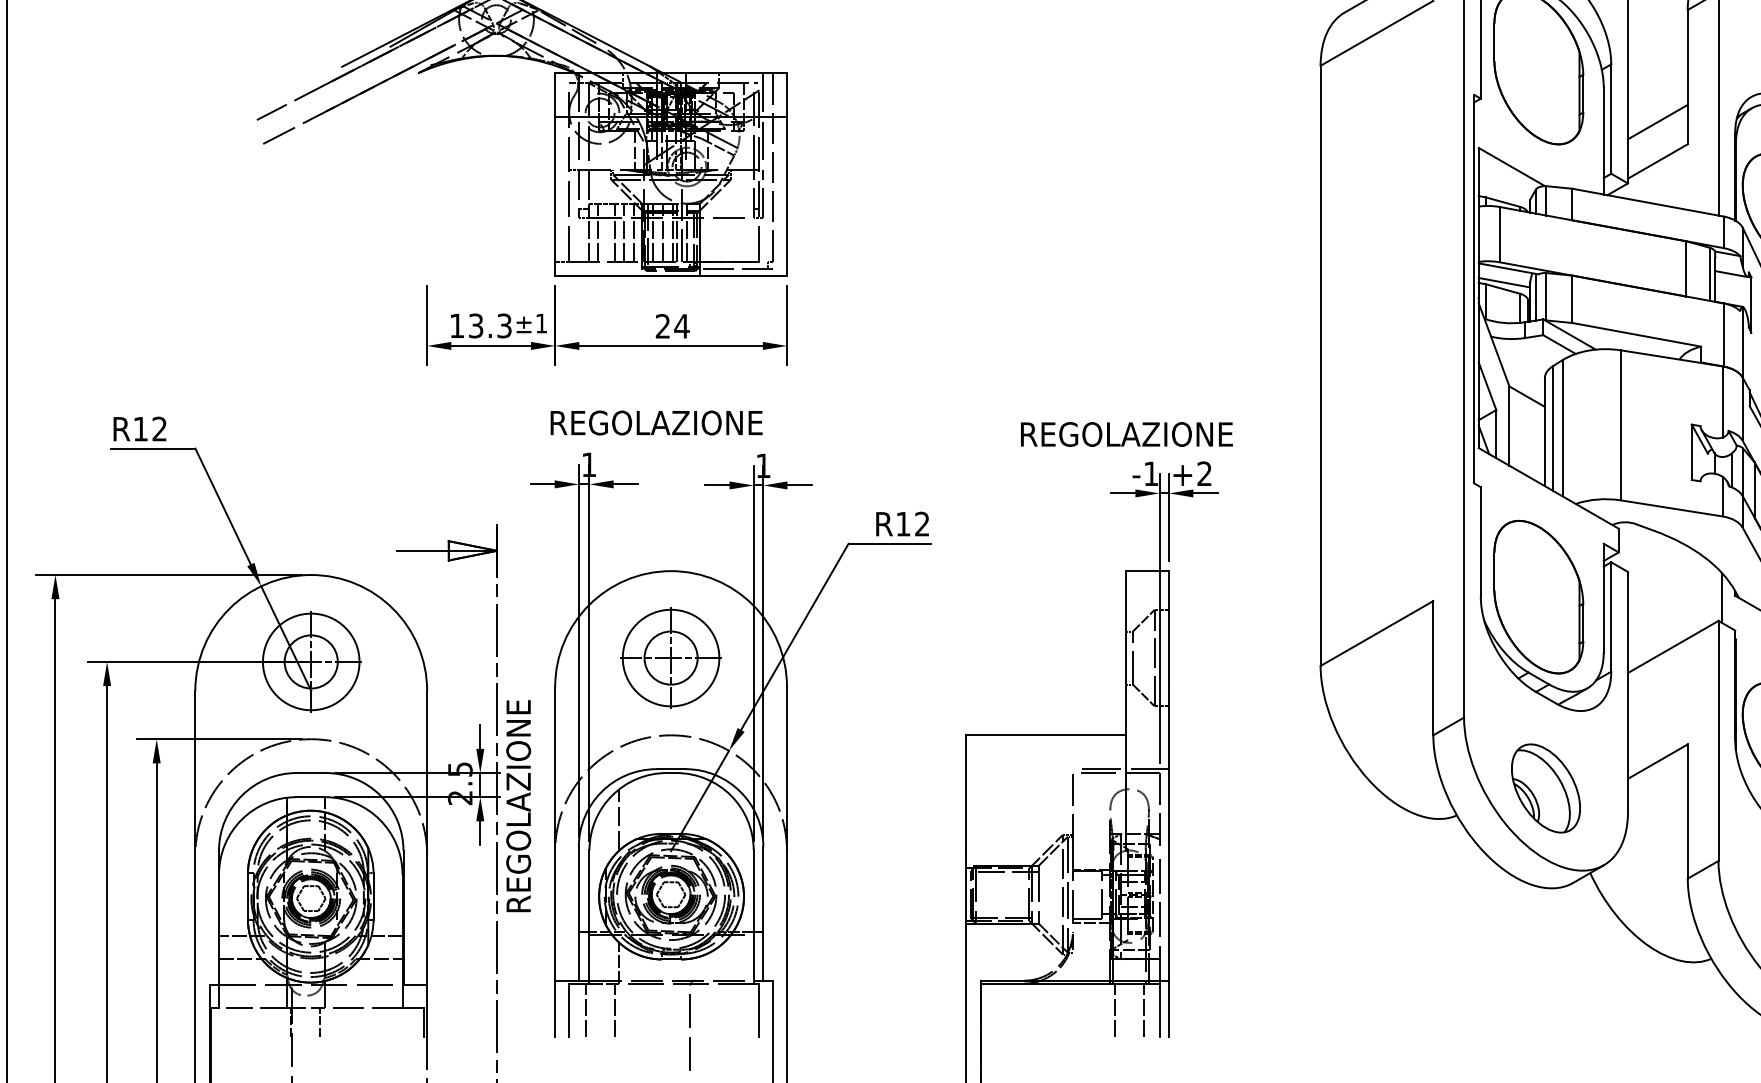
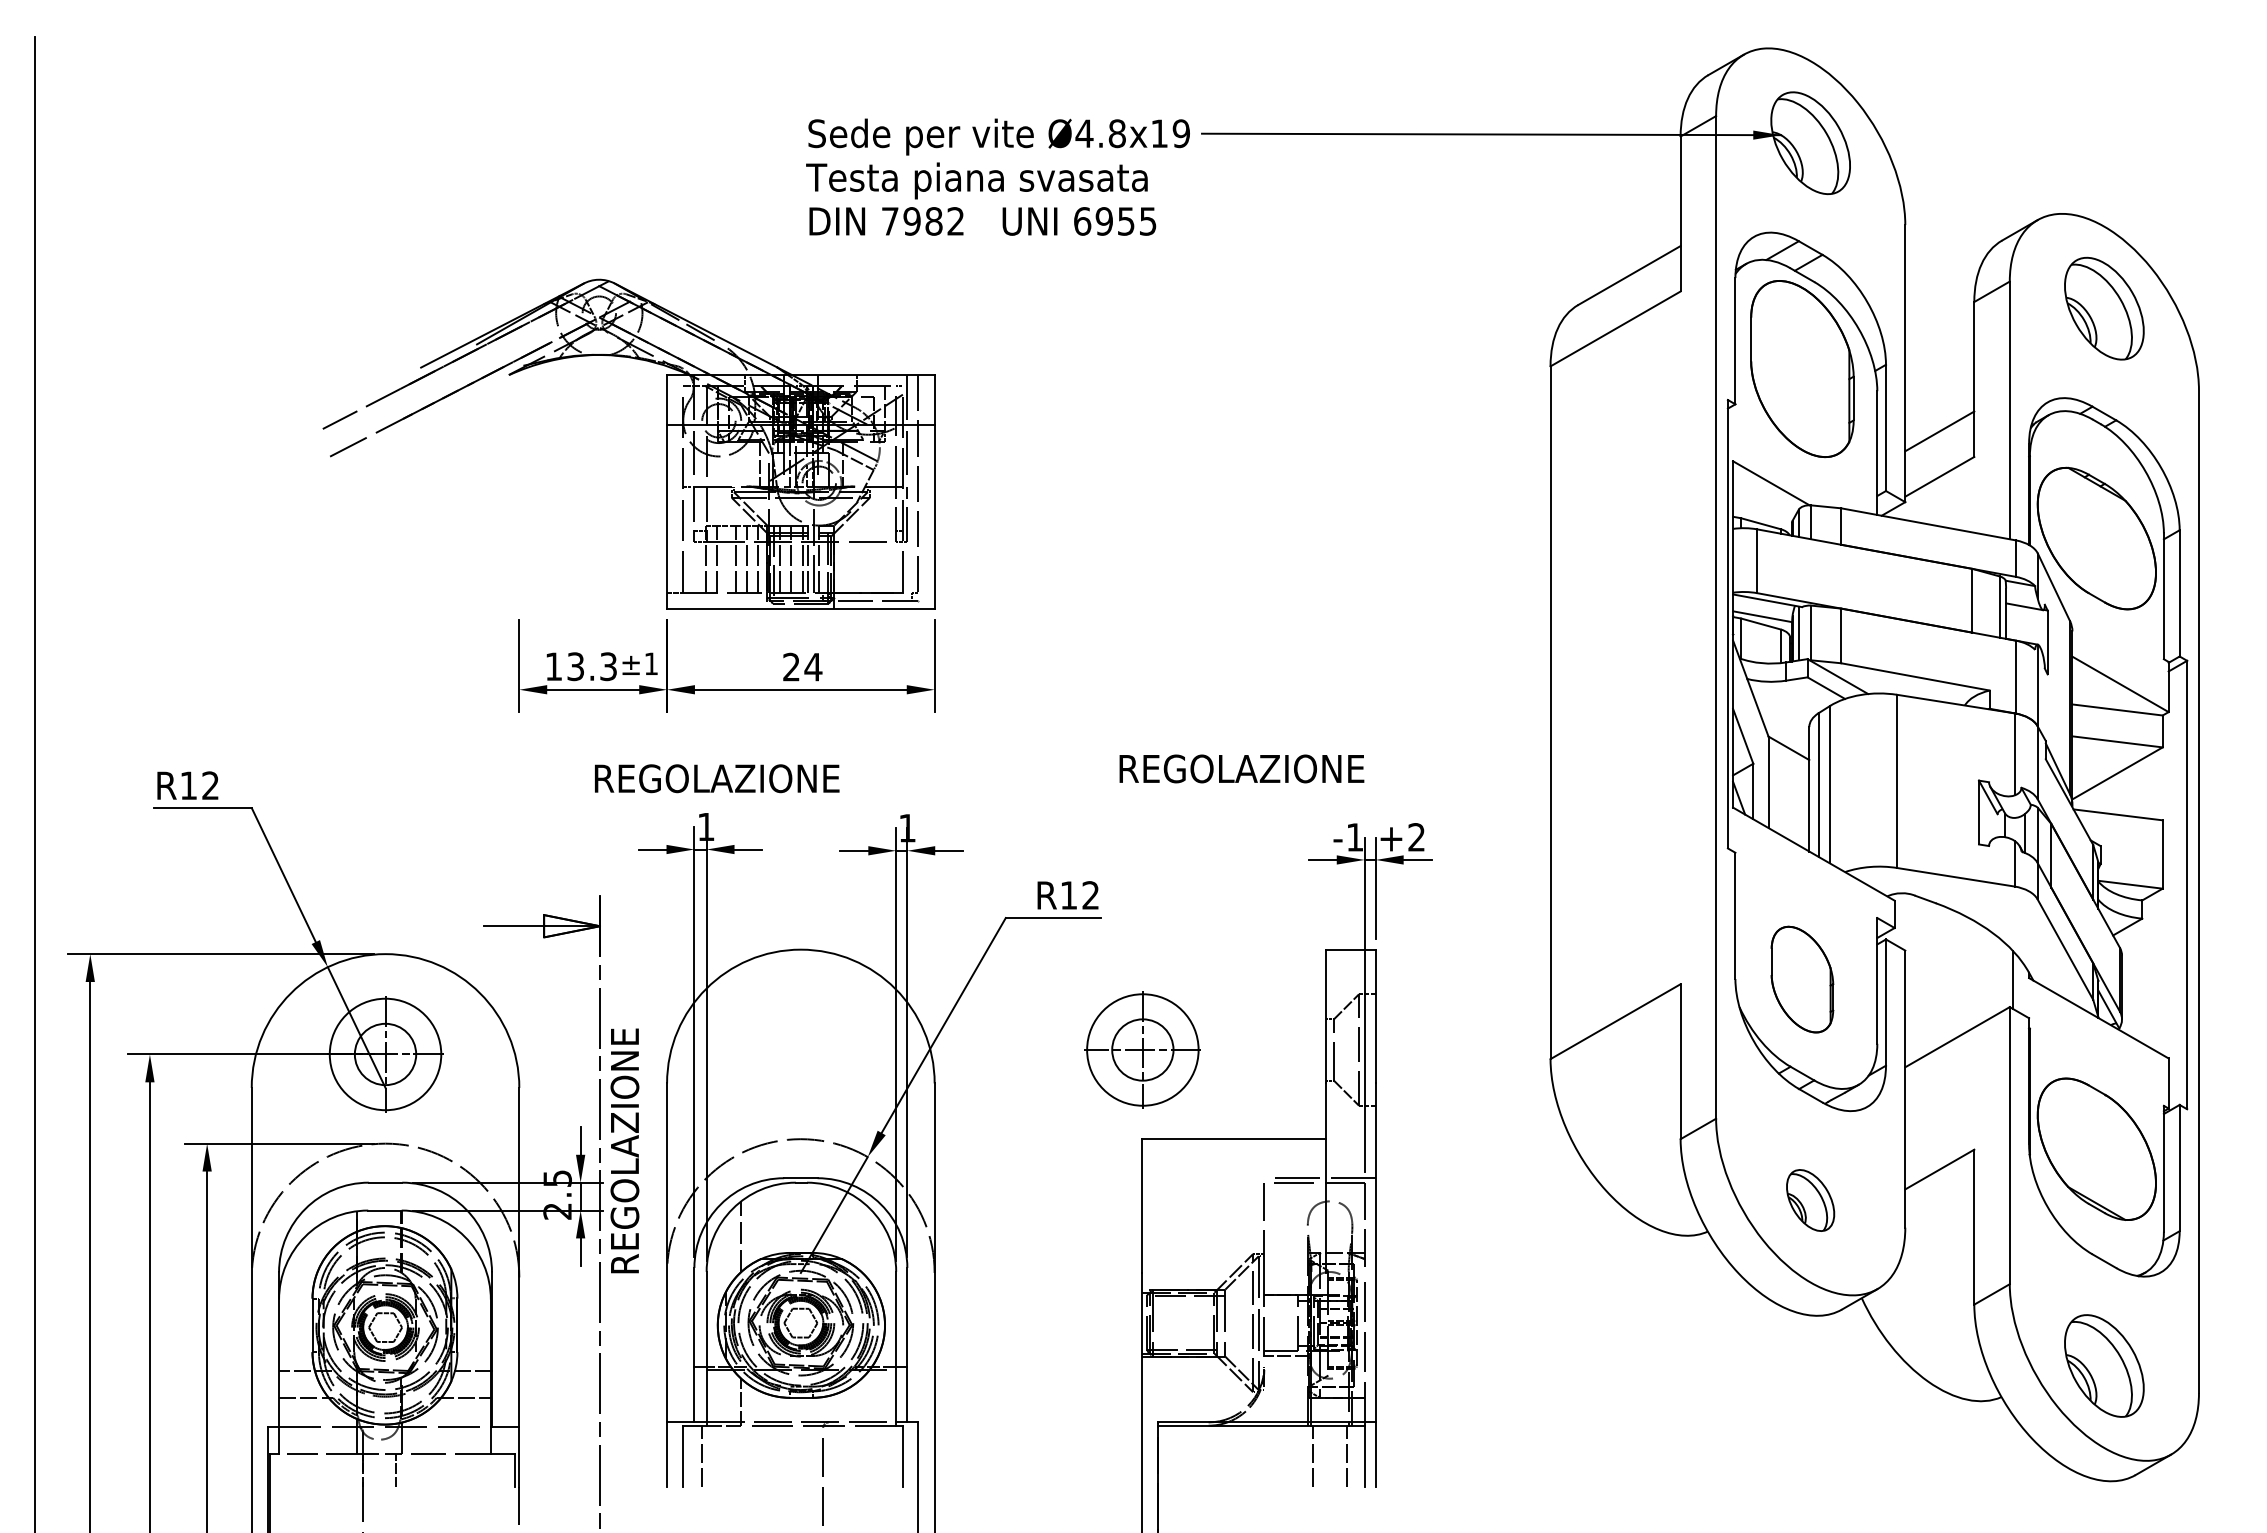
text: (656, 422) -> (717, 778), moved
text: (1126, 434) -> (1241, 768), moved
part: (1538, 596) -> (1802, 979), size x0.6
part: (670, 657) -> (1142, 1049), moved
part: (1545, 788) -> (1810, 1200), size x0.6
text: (518, 805) -> (624, 1150), moved
line: (614, 1010) -> (735, 1456), removed

